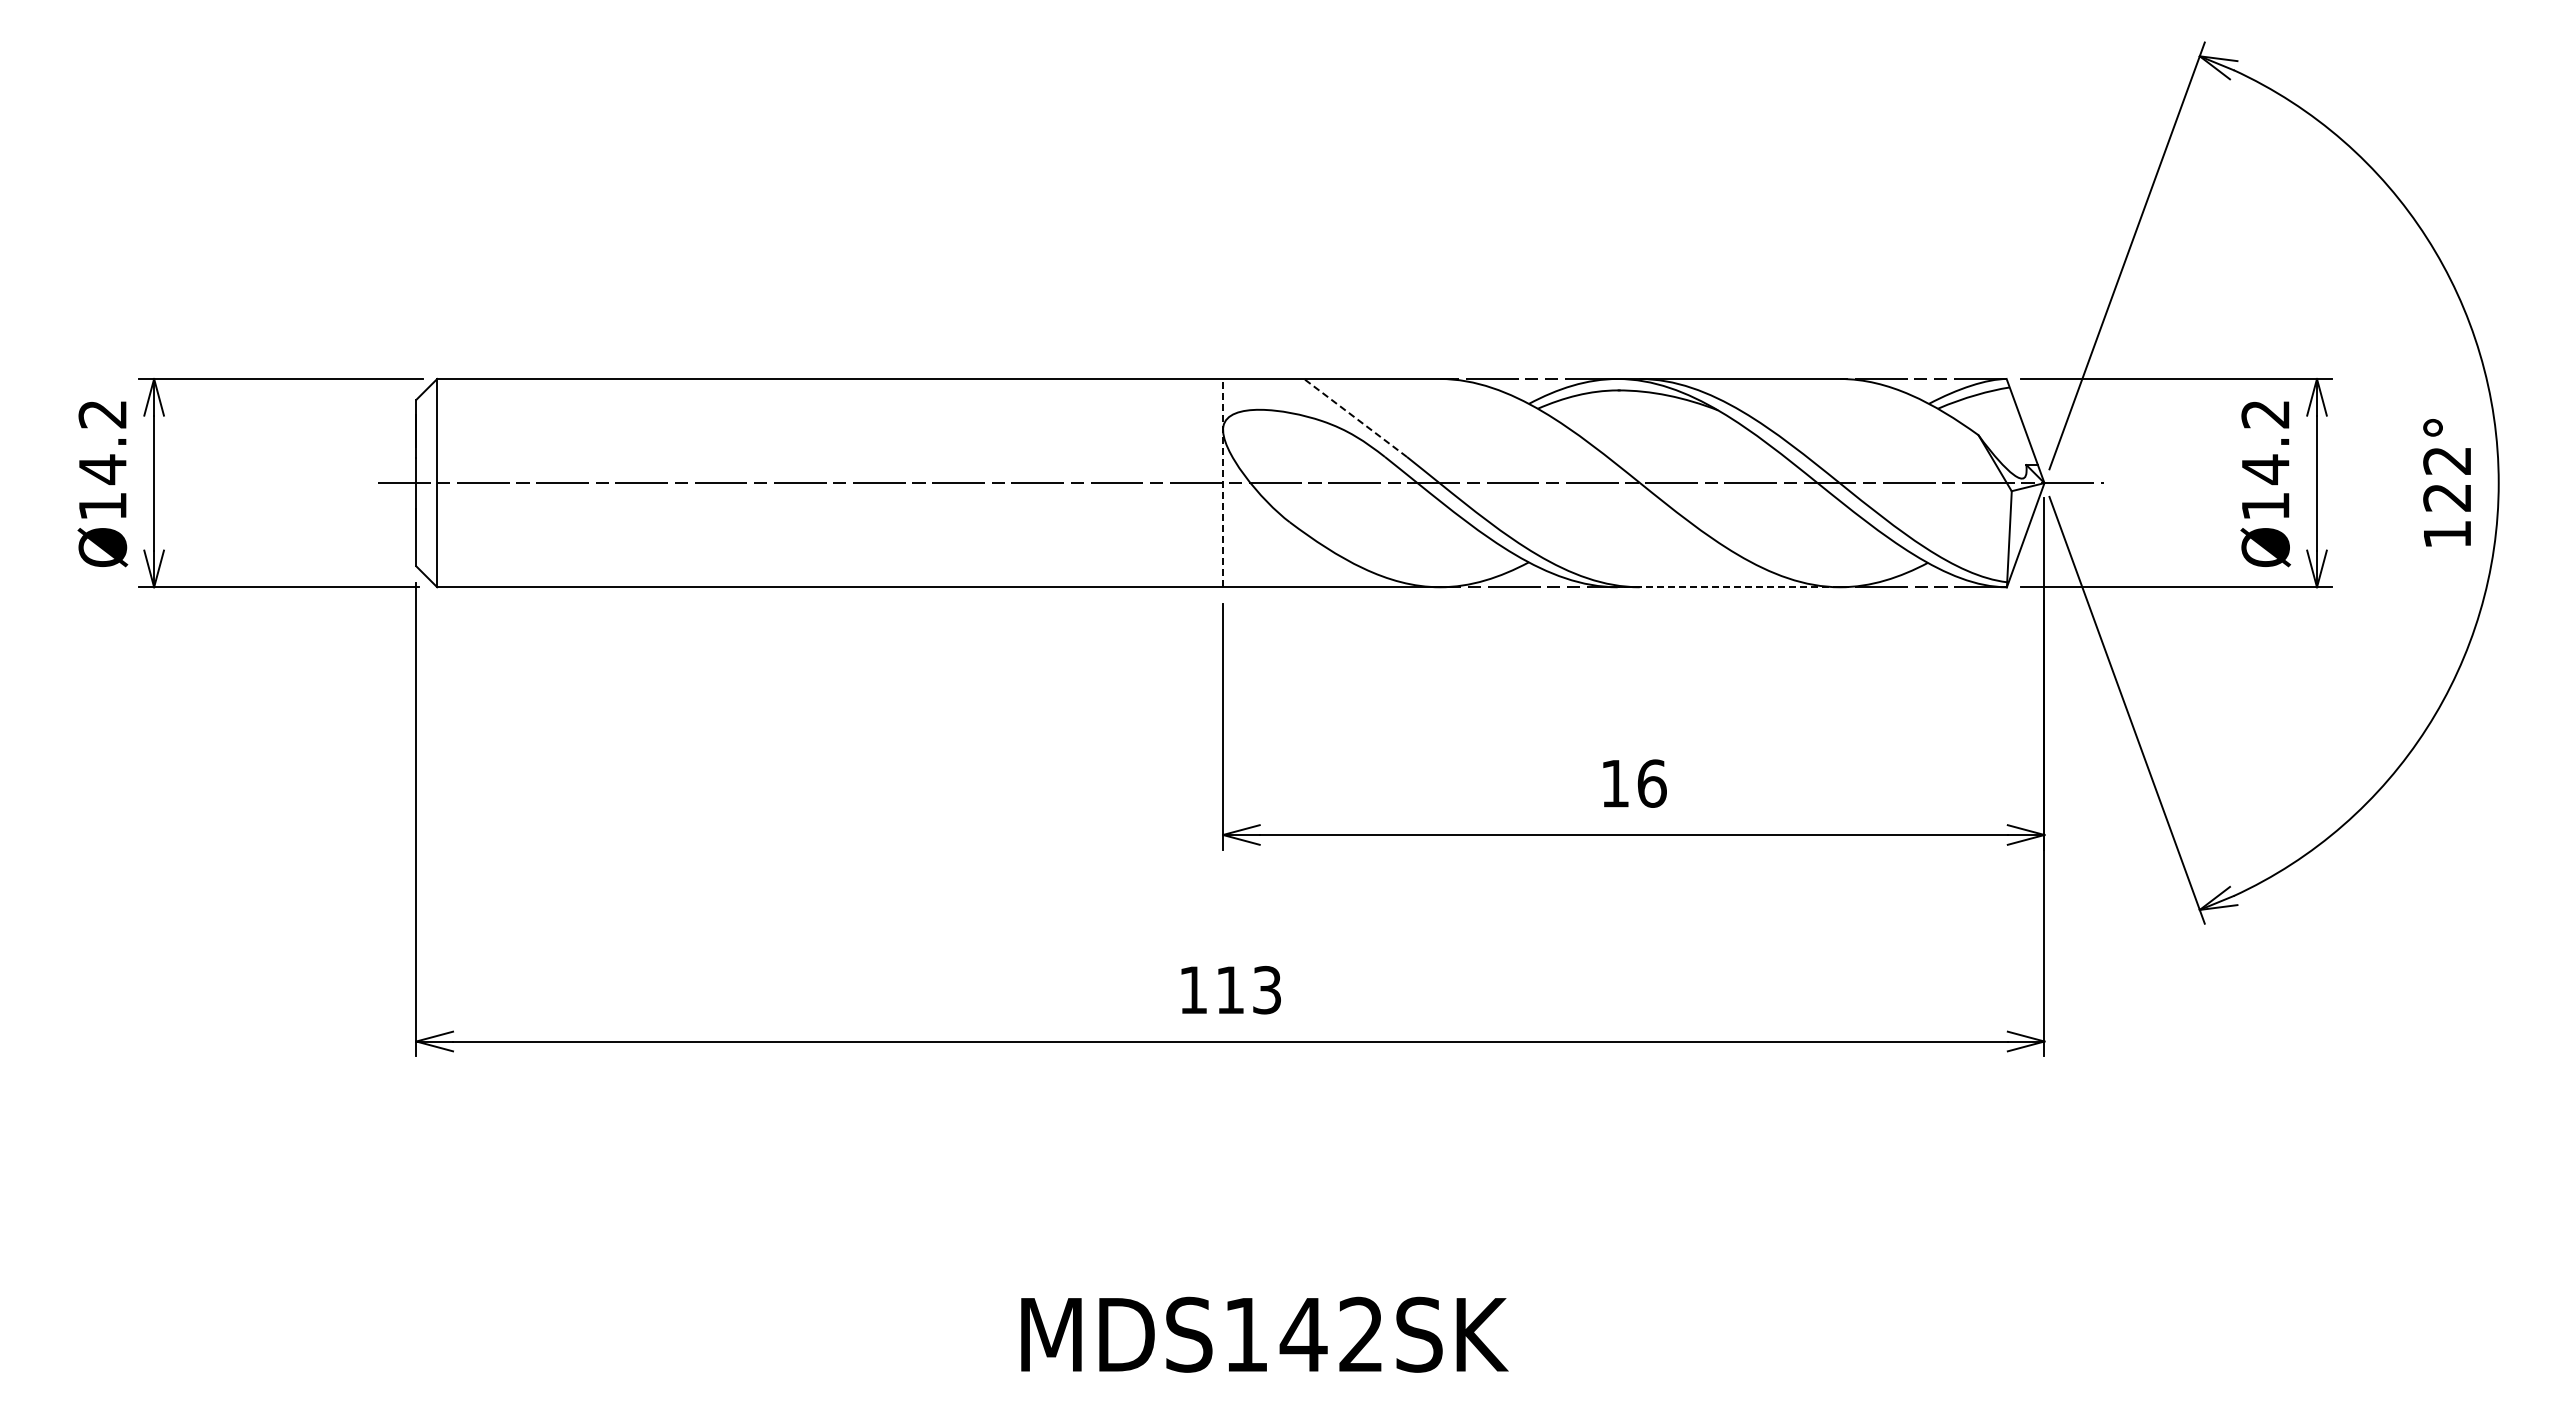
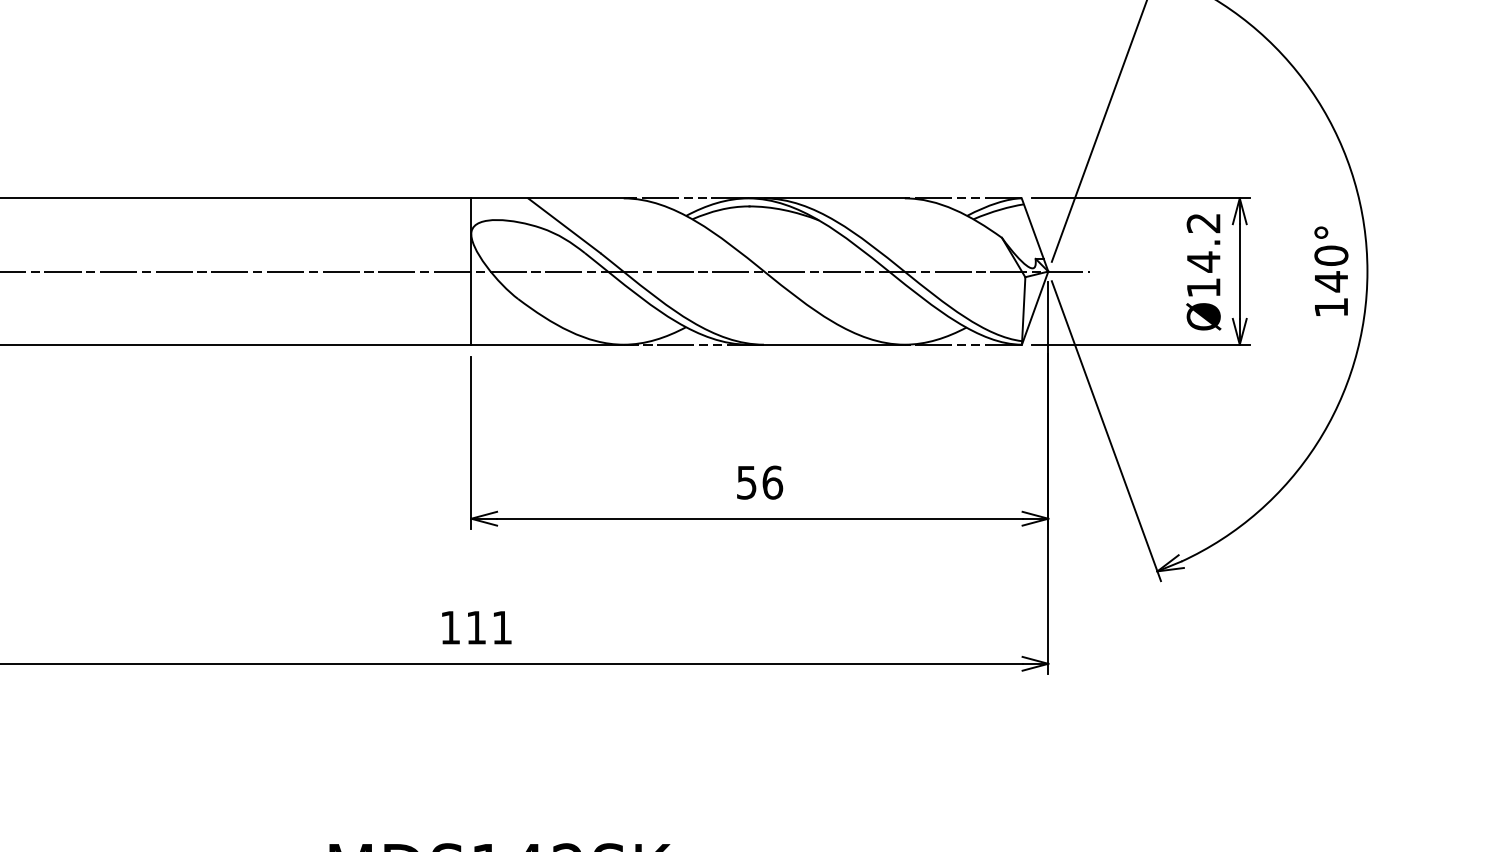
line: (1355, 418) -> (564, 226), dashed -> solid
text: (2447, 479) -> (1331, 269), 122° -> 140°
line: (1223, 482) -> (471, 271), dashed -> solid
line: (1728, 587) -> (826, 344), dashed -> solid
text: (1614, 783) -> (746, 482), 16 -> 56
text: (1266, 989) -> (501, 627), 113 -> 111

